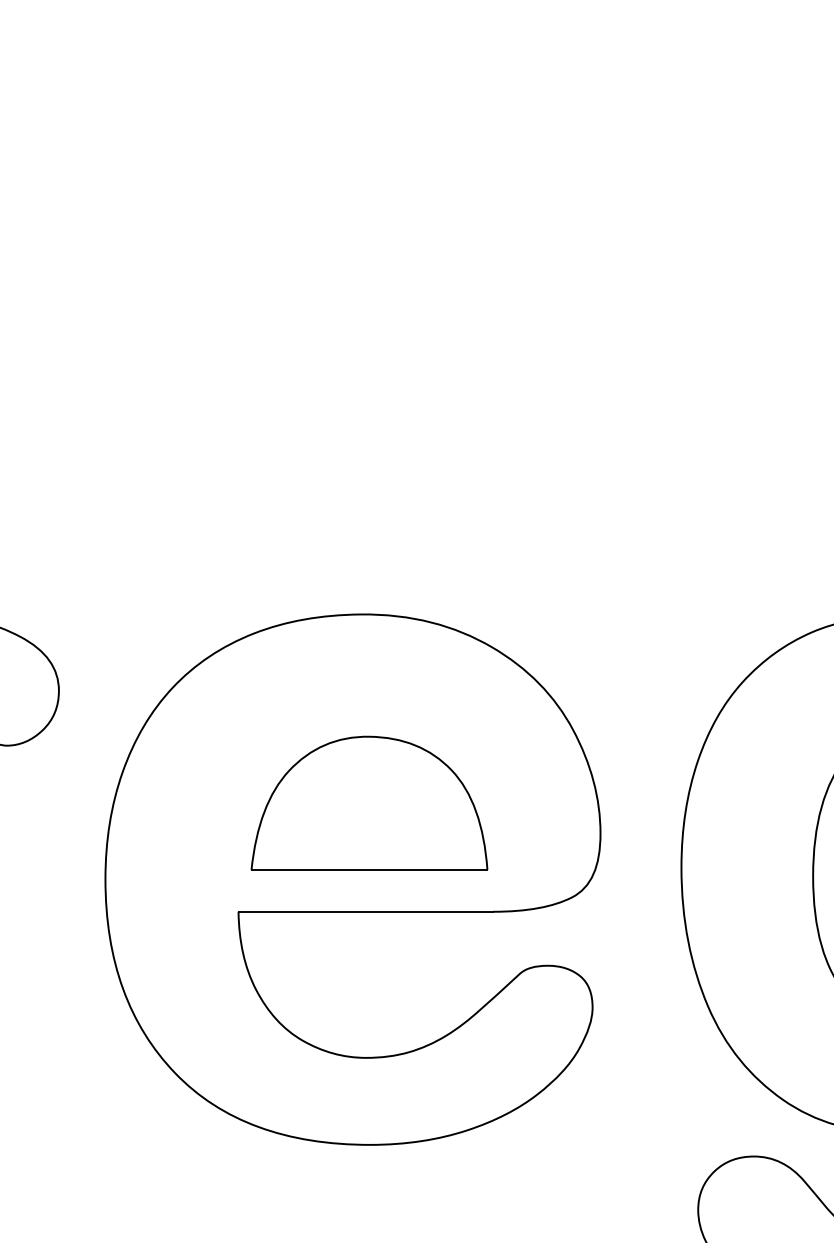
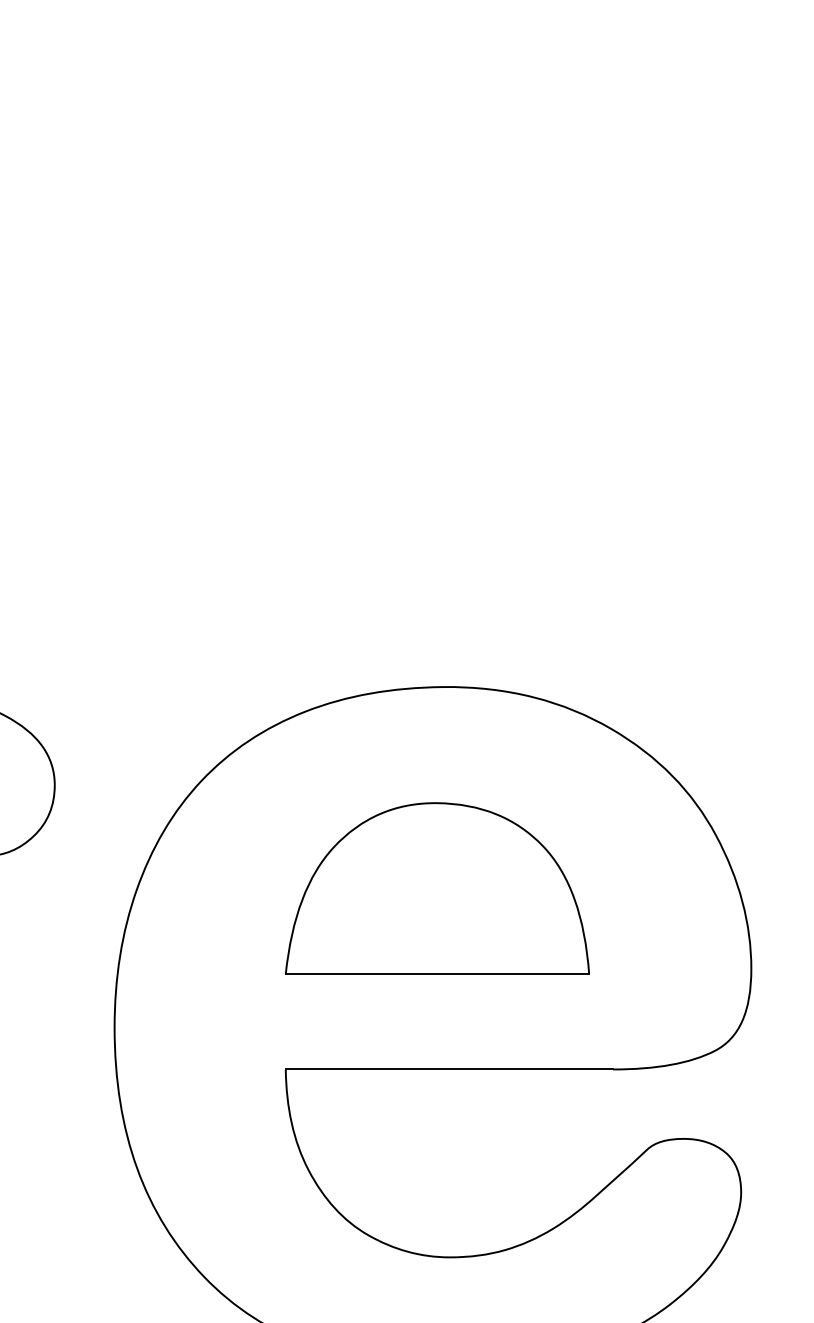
part: (369, 802) -> (437, 887), moved

